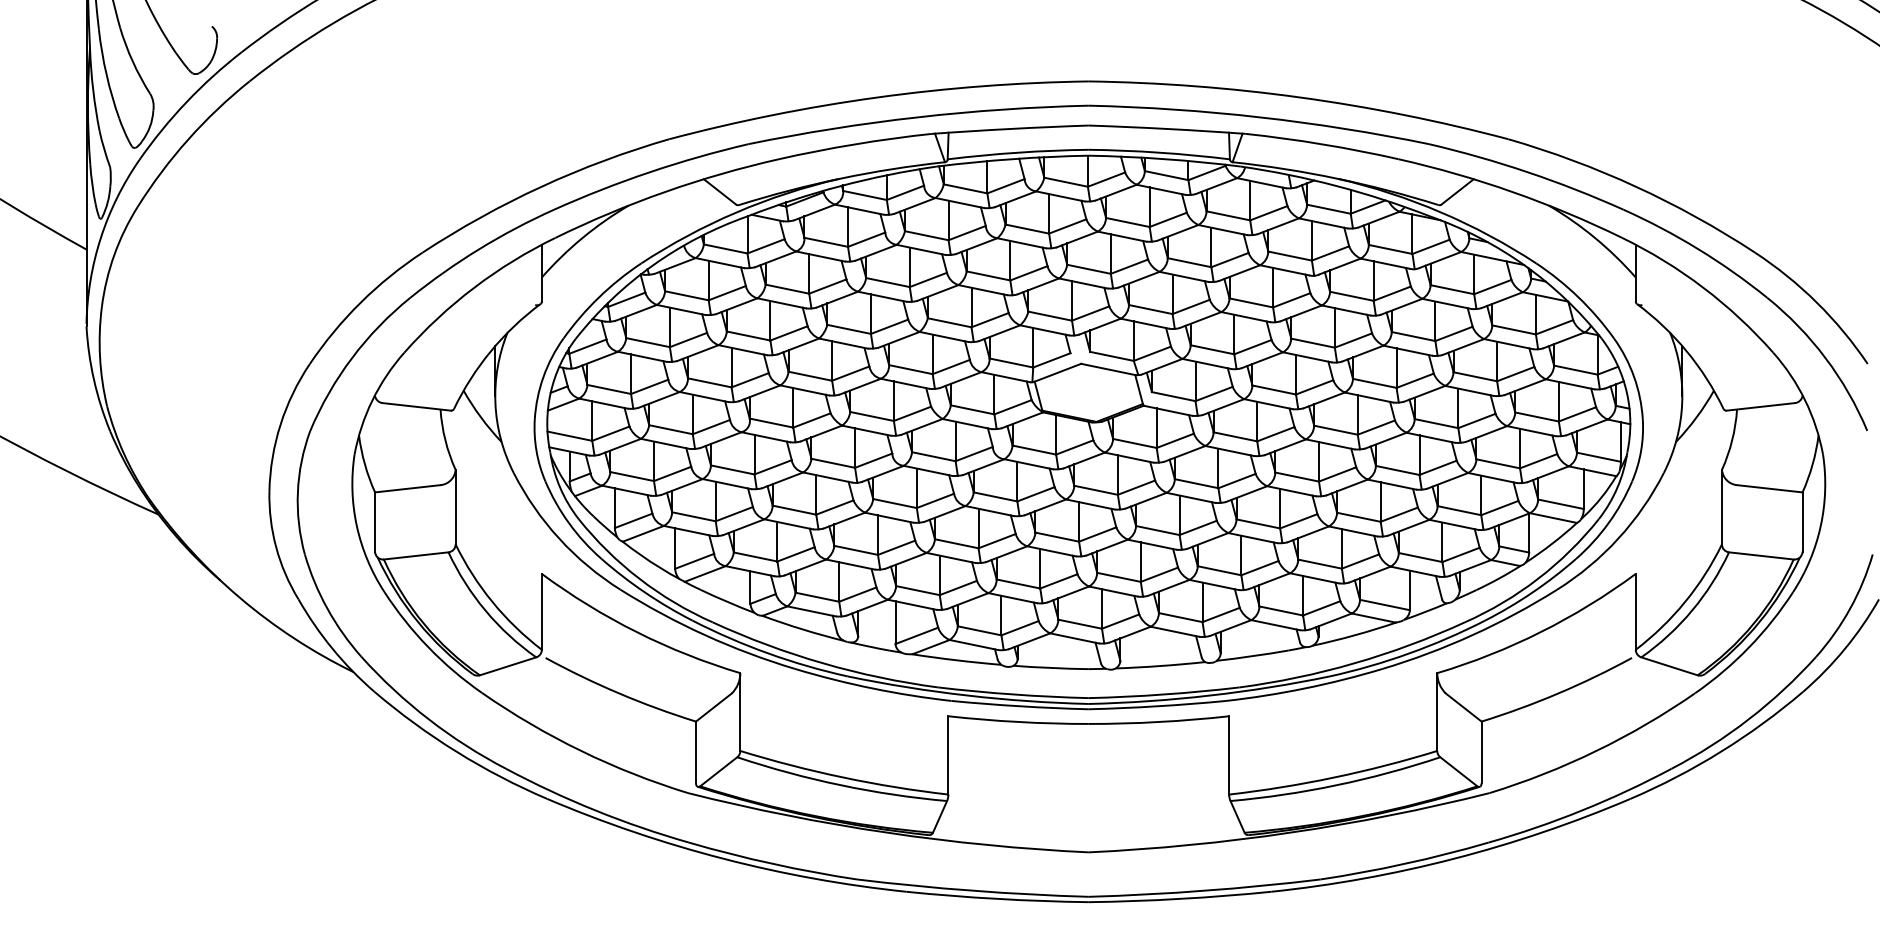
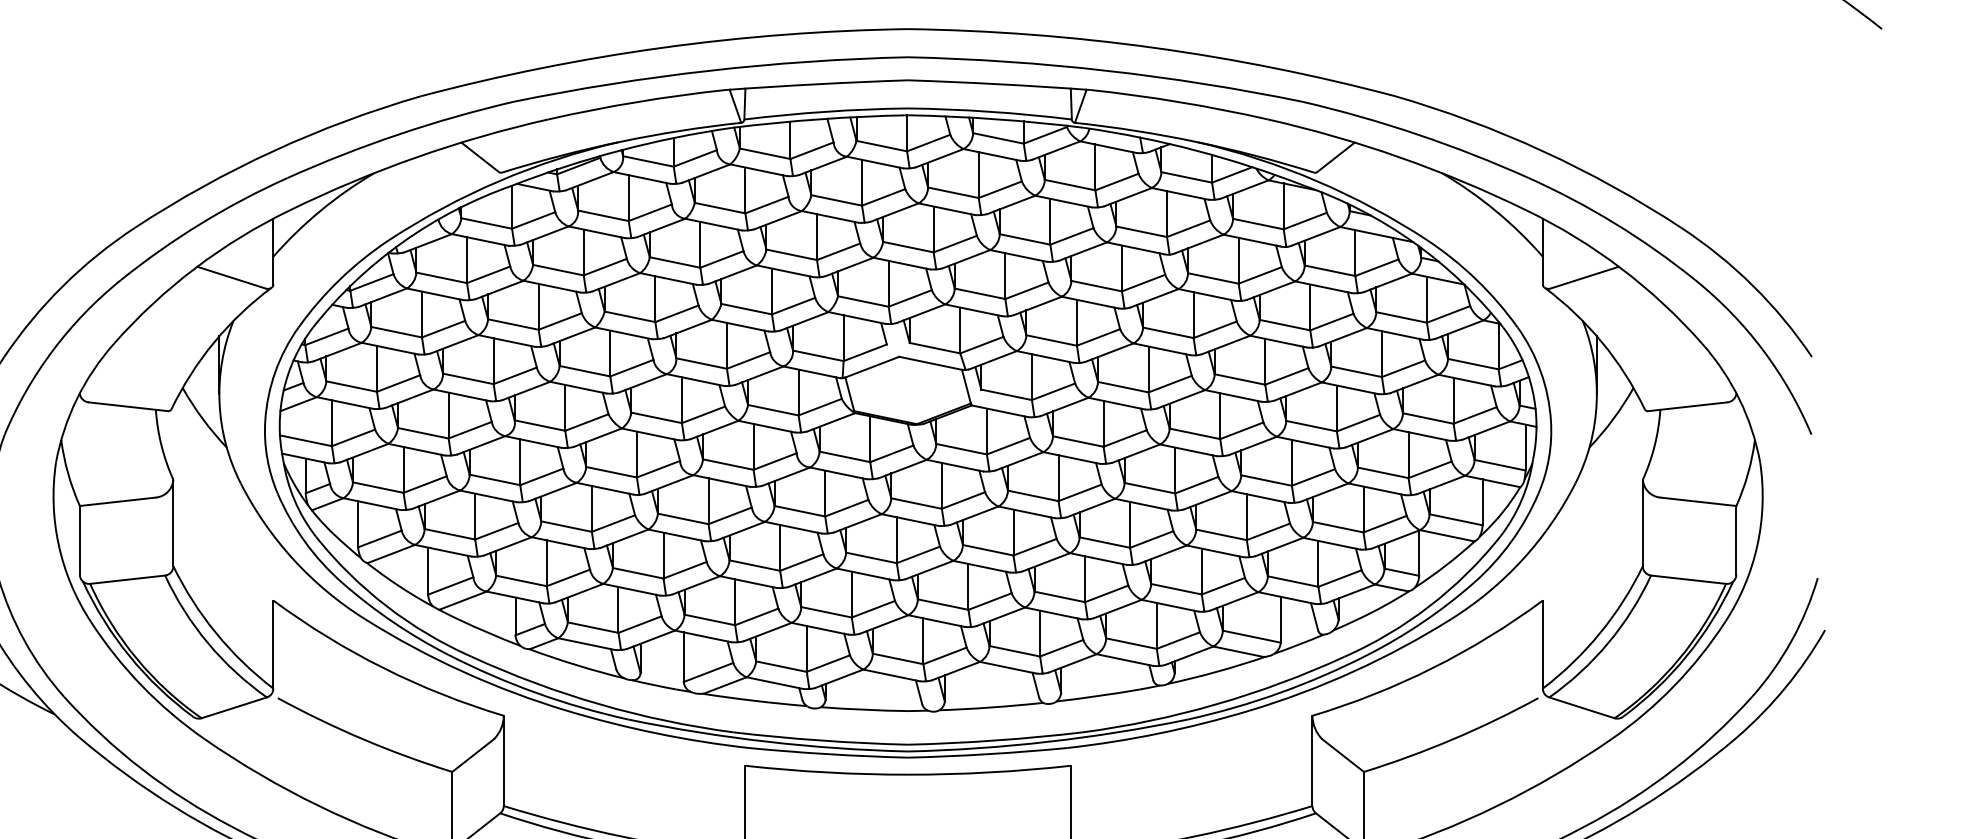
line: (505, 295) -> (231, 277), added
line: (1671, 295) -> (1584, 277), added

